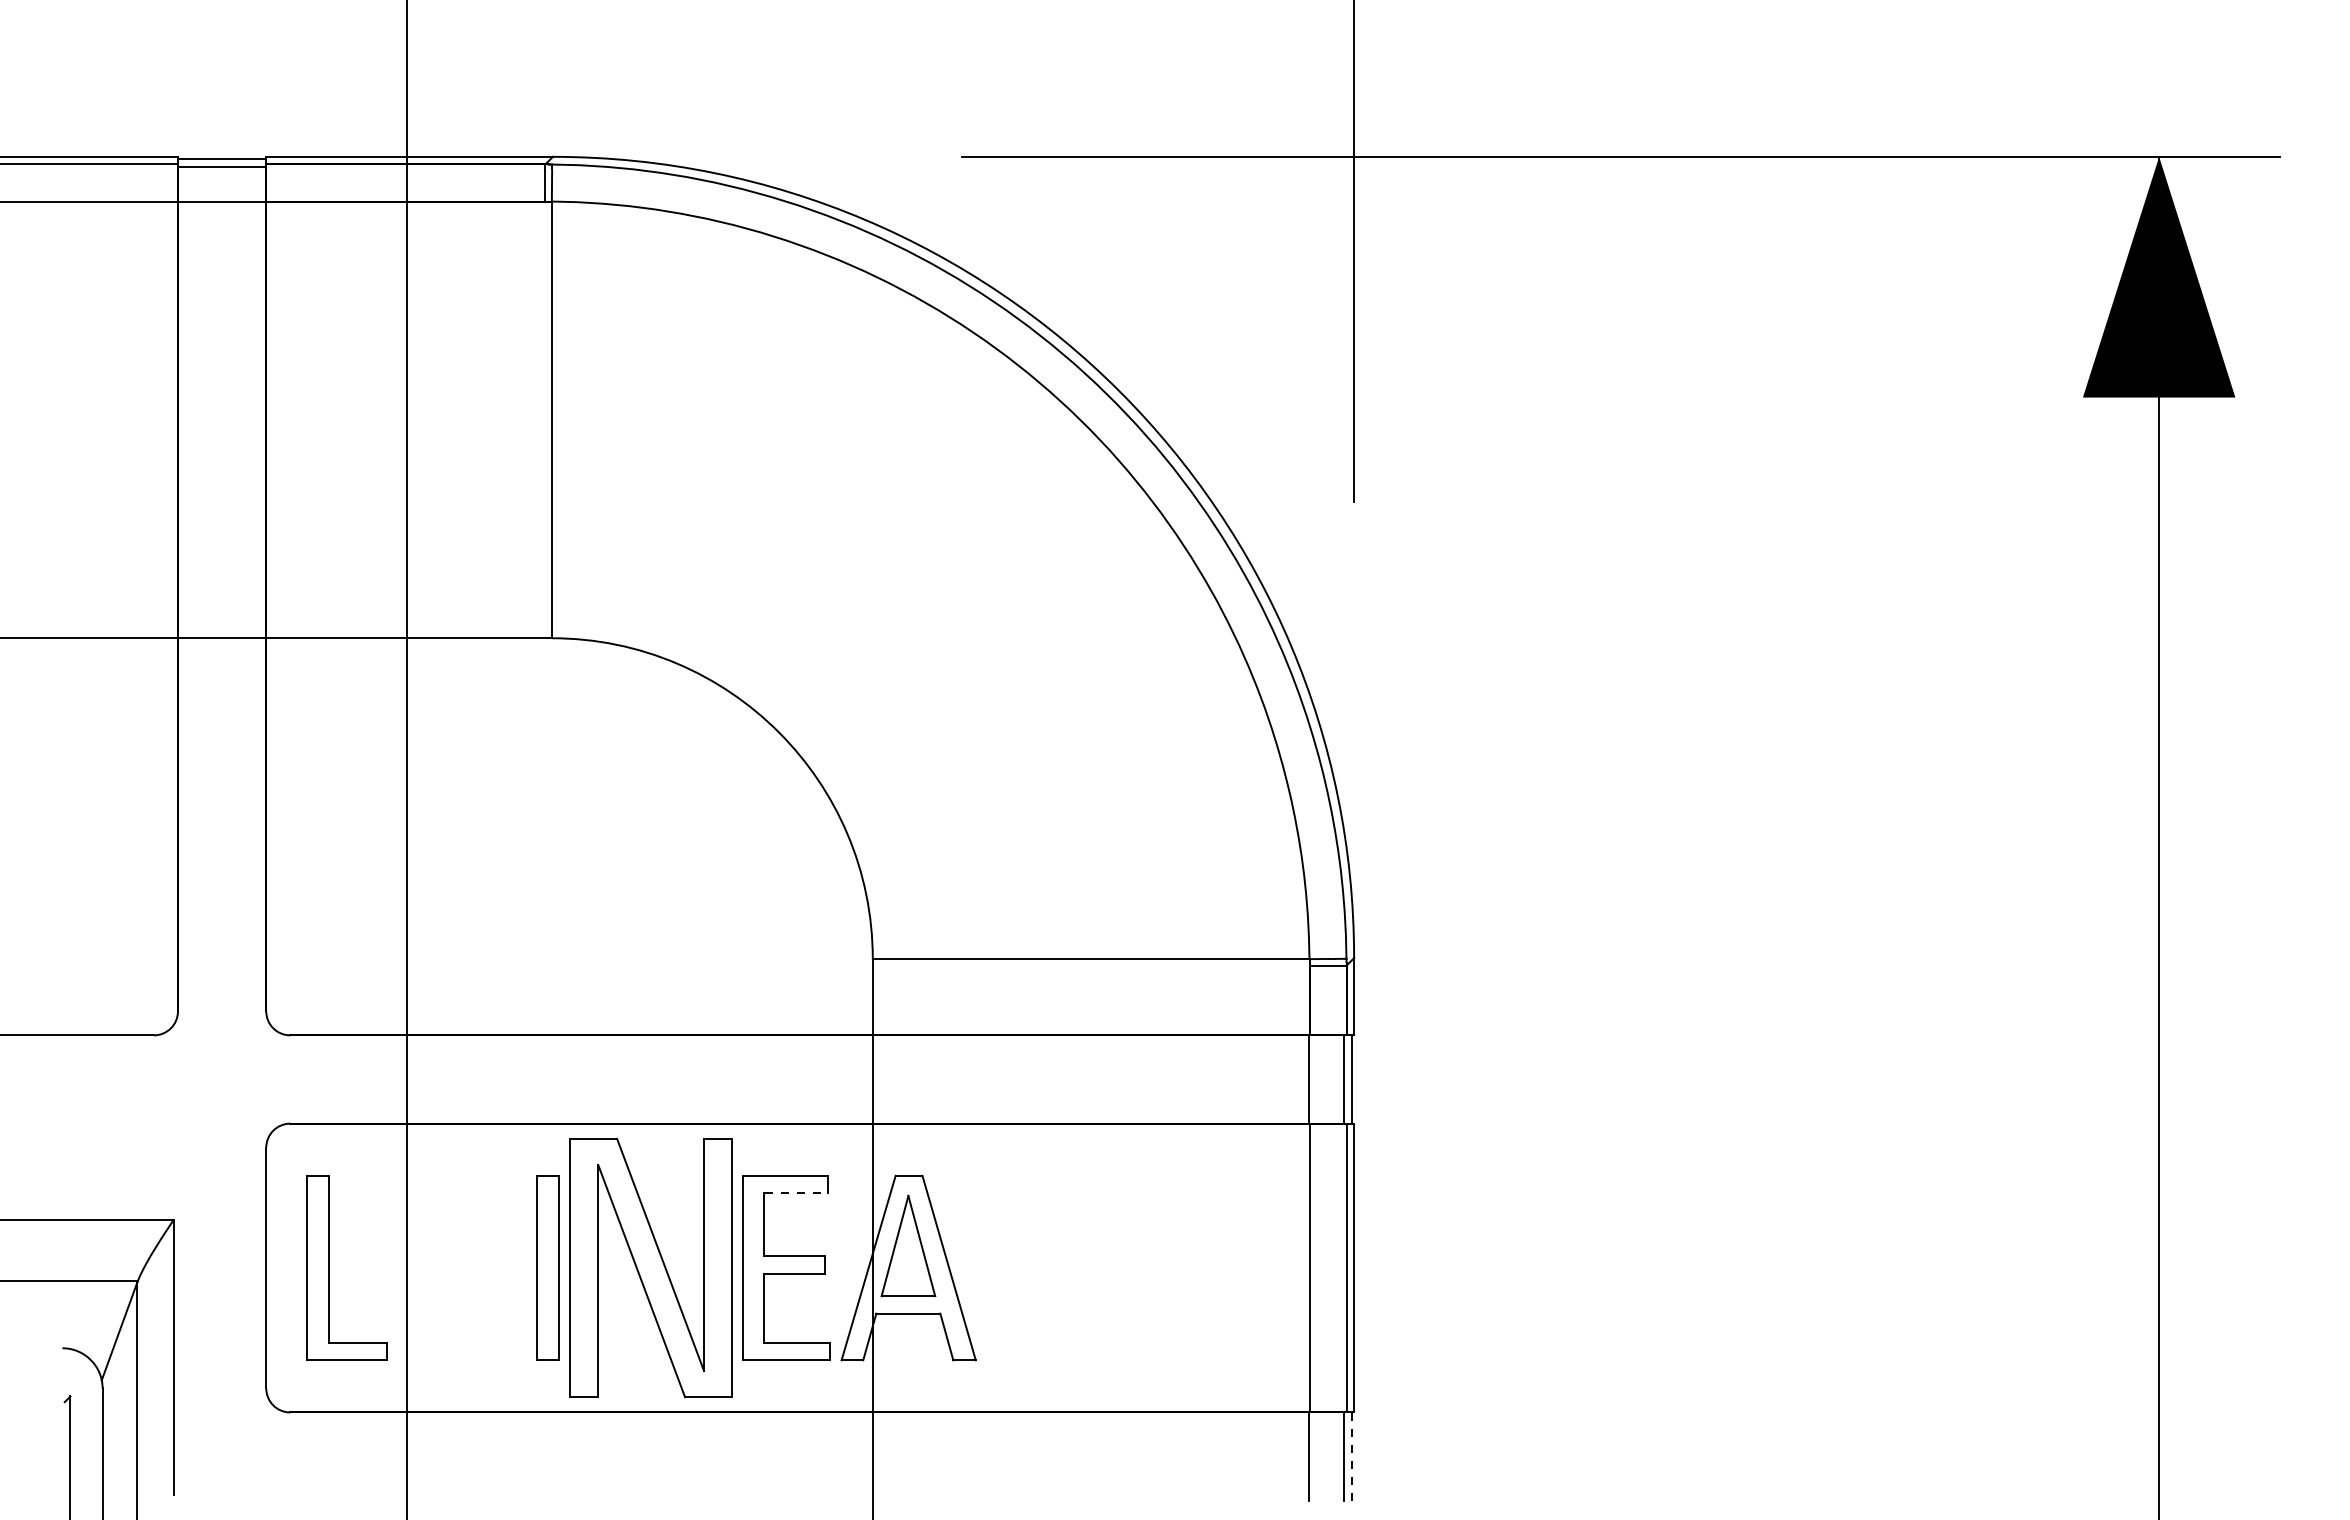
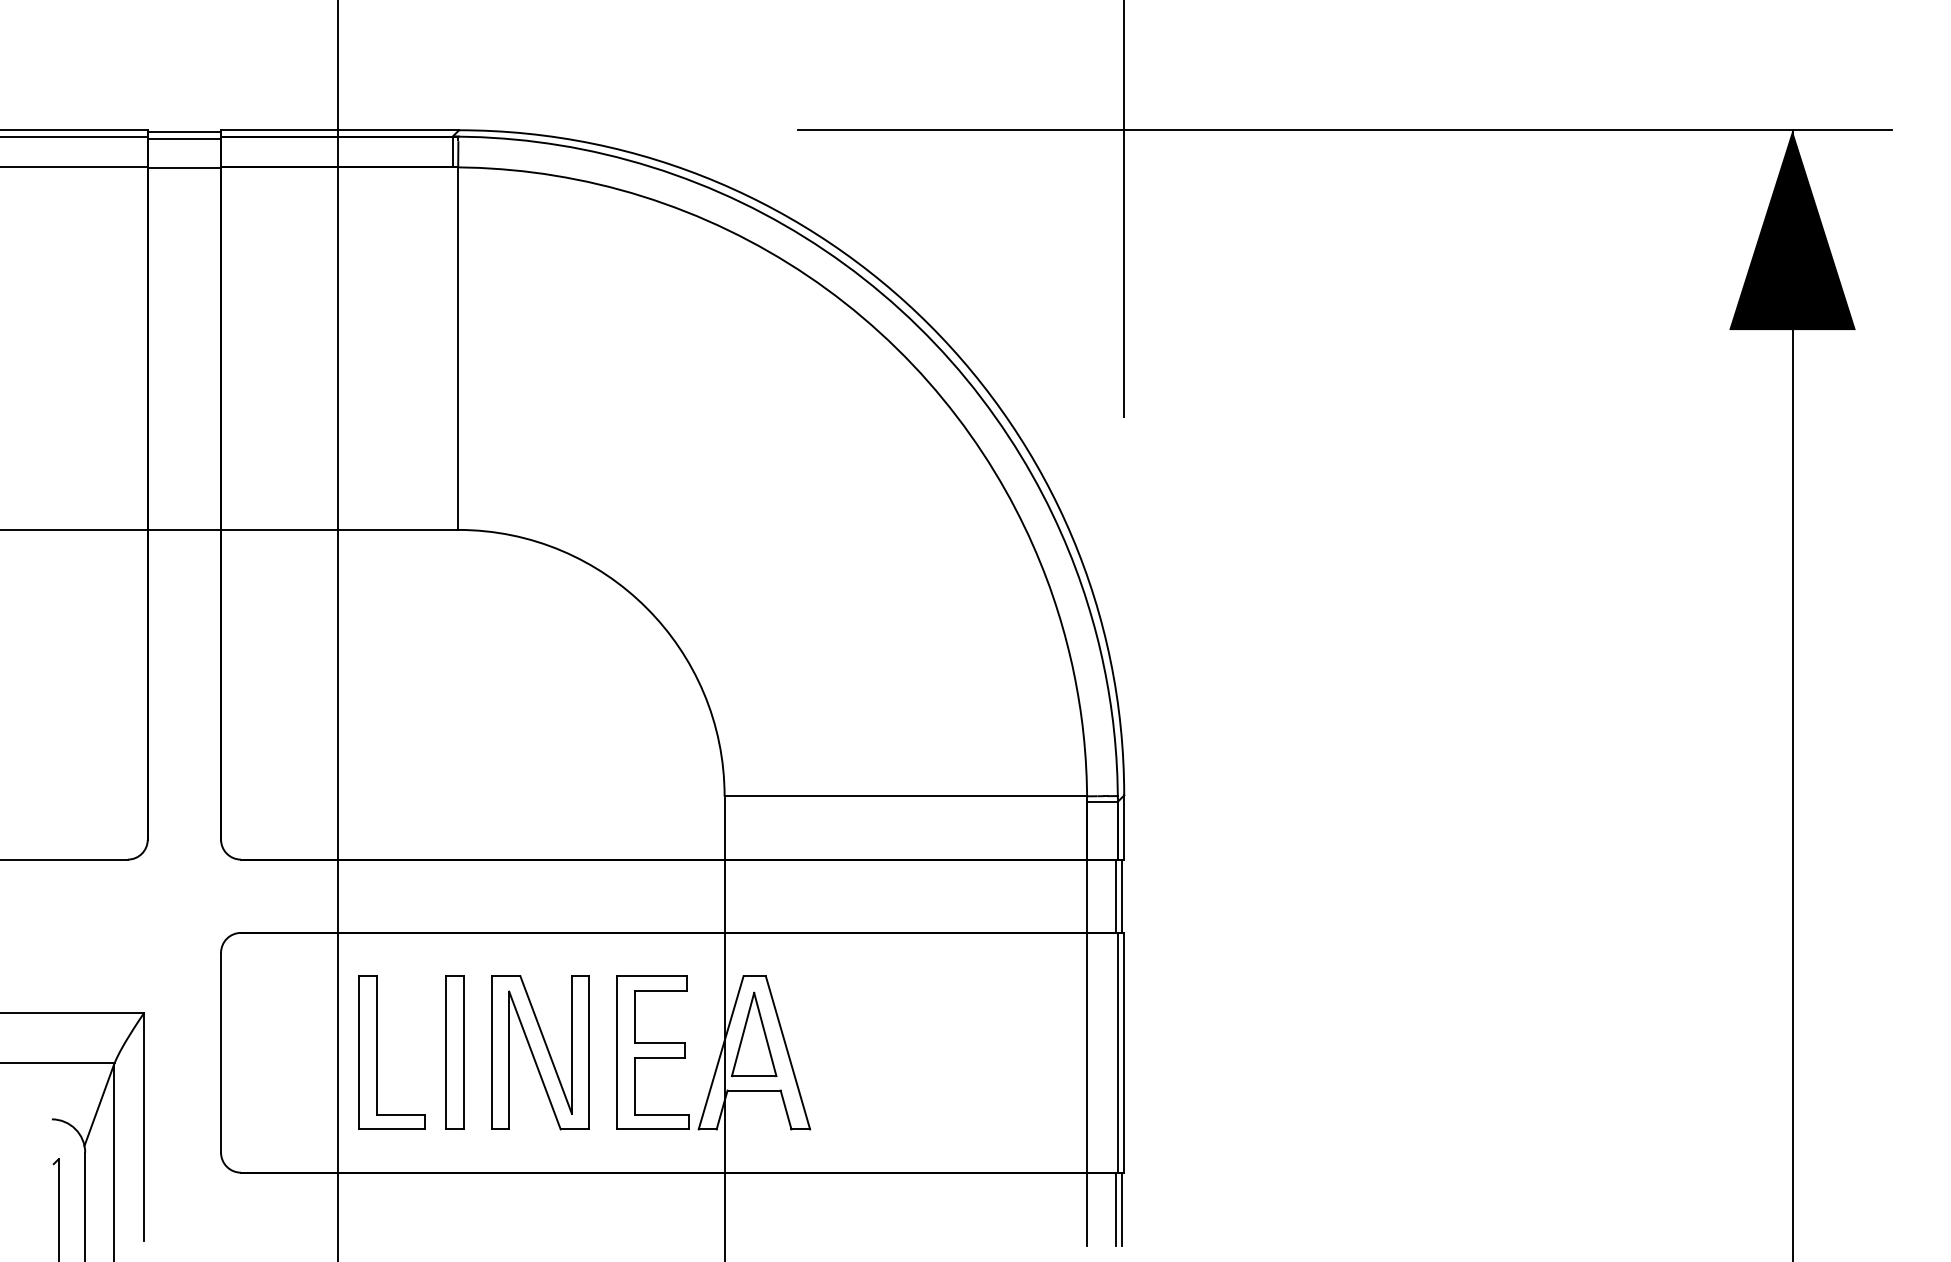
line: (796, 1193) -> (661, 990), dashed -> solid
part: (329, 1267) -> (377, 1052), moved
part: (650, 1267) -> (540, 1052), size x0.71
line: (1351, 1457) -> (1122, 1210), dashed -> solid

